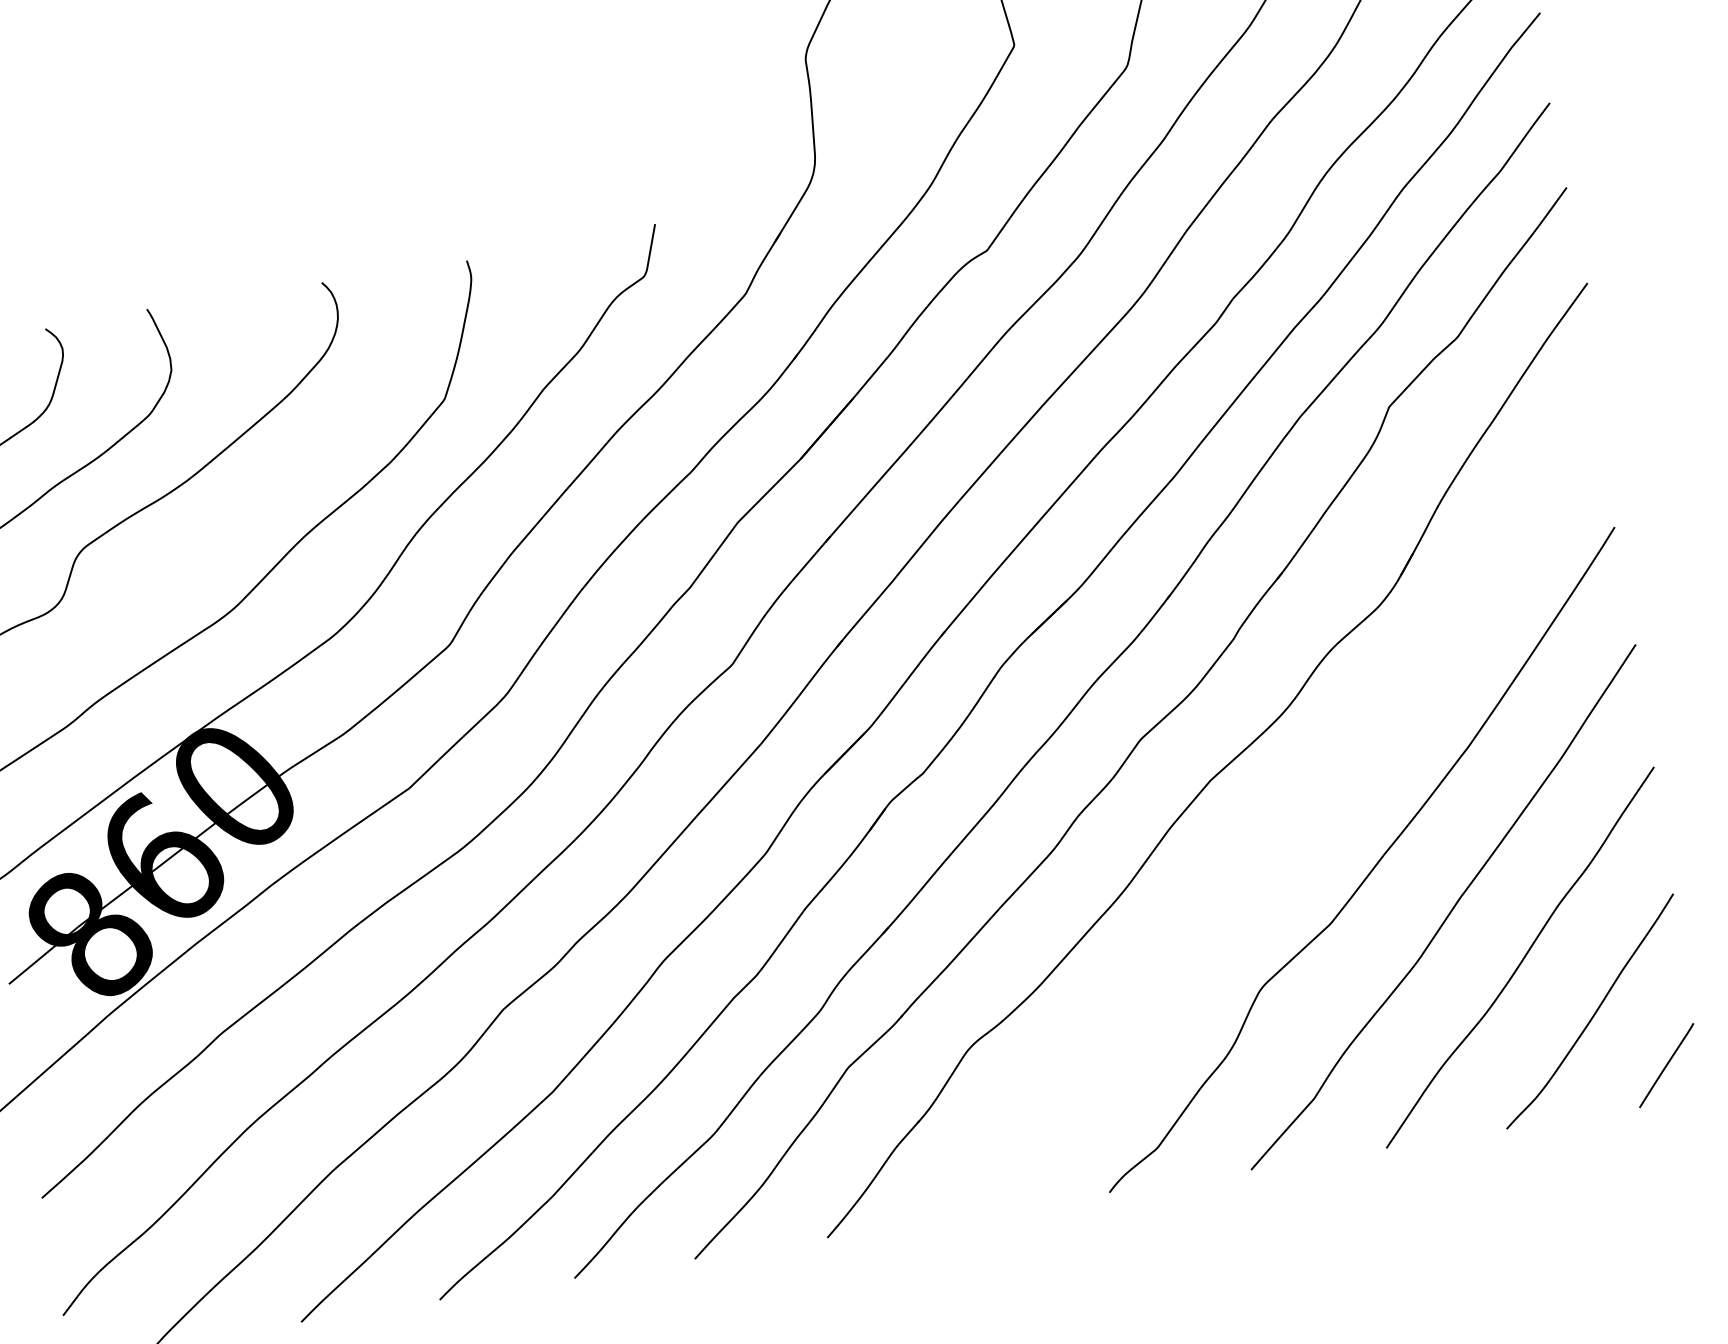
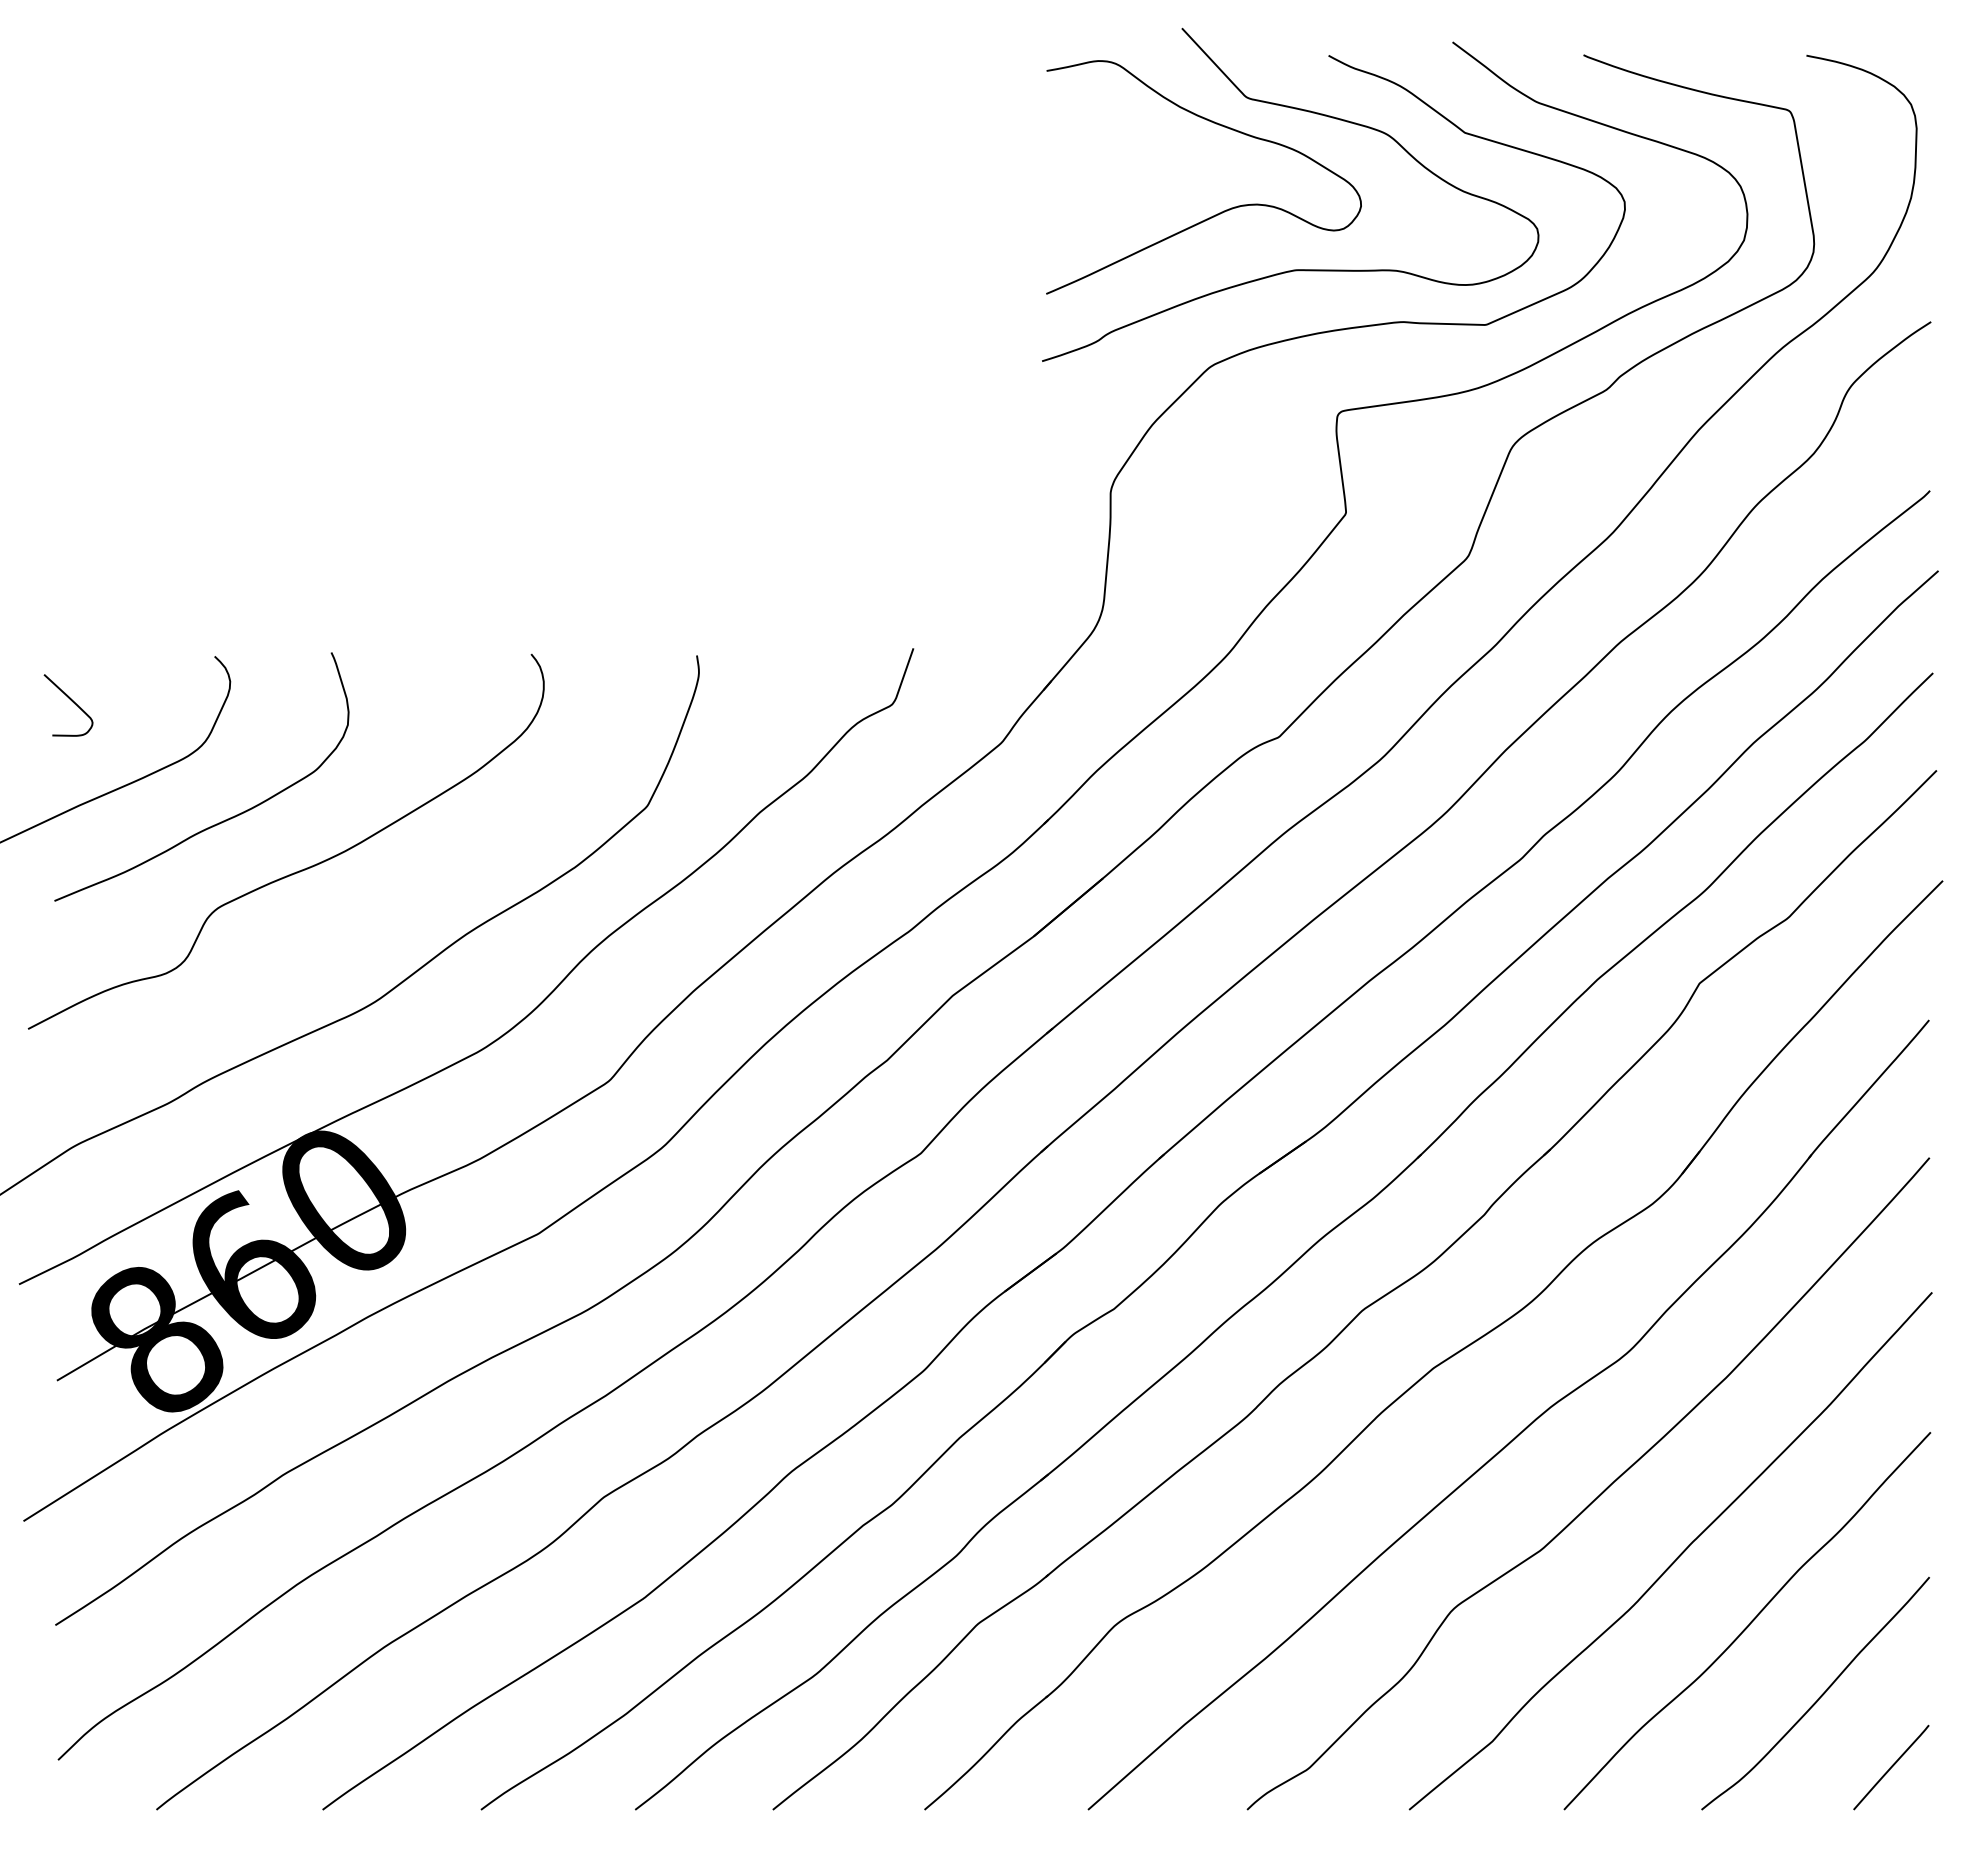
part: (1294, 824) -> (1519, 1432), added

